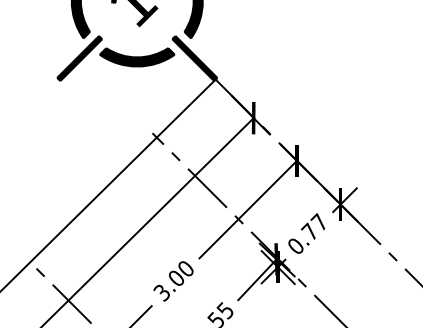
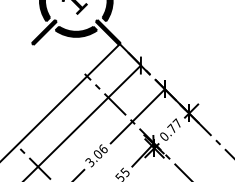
text: (186, 265) -> (103, 147), 3.00 -> 3.06

